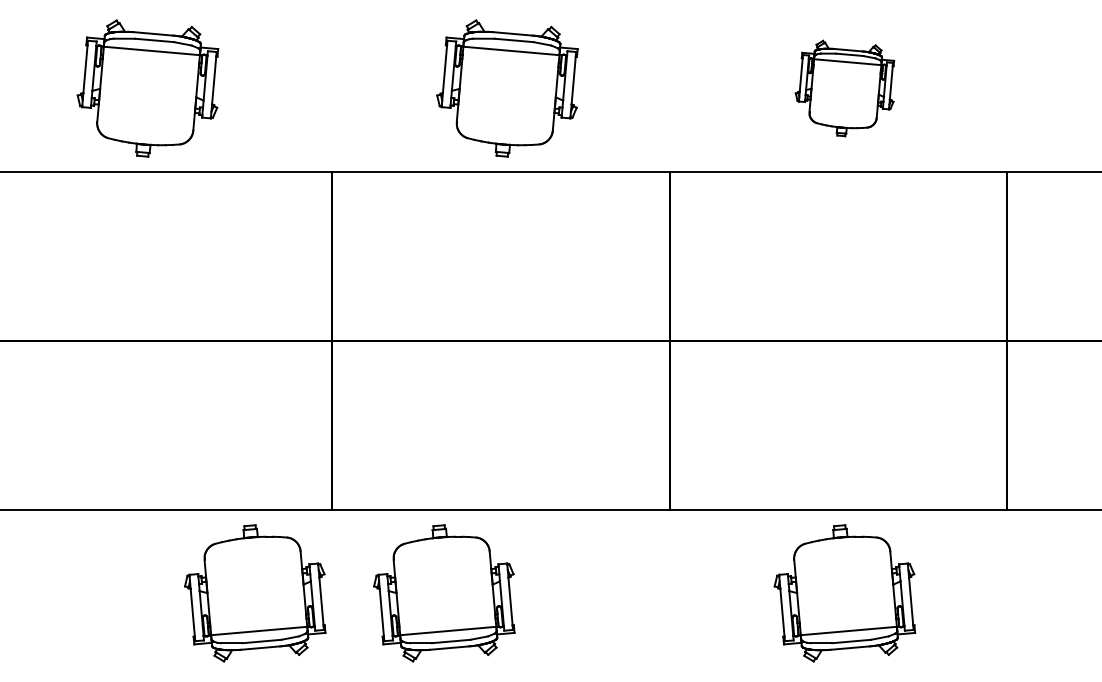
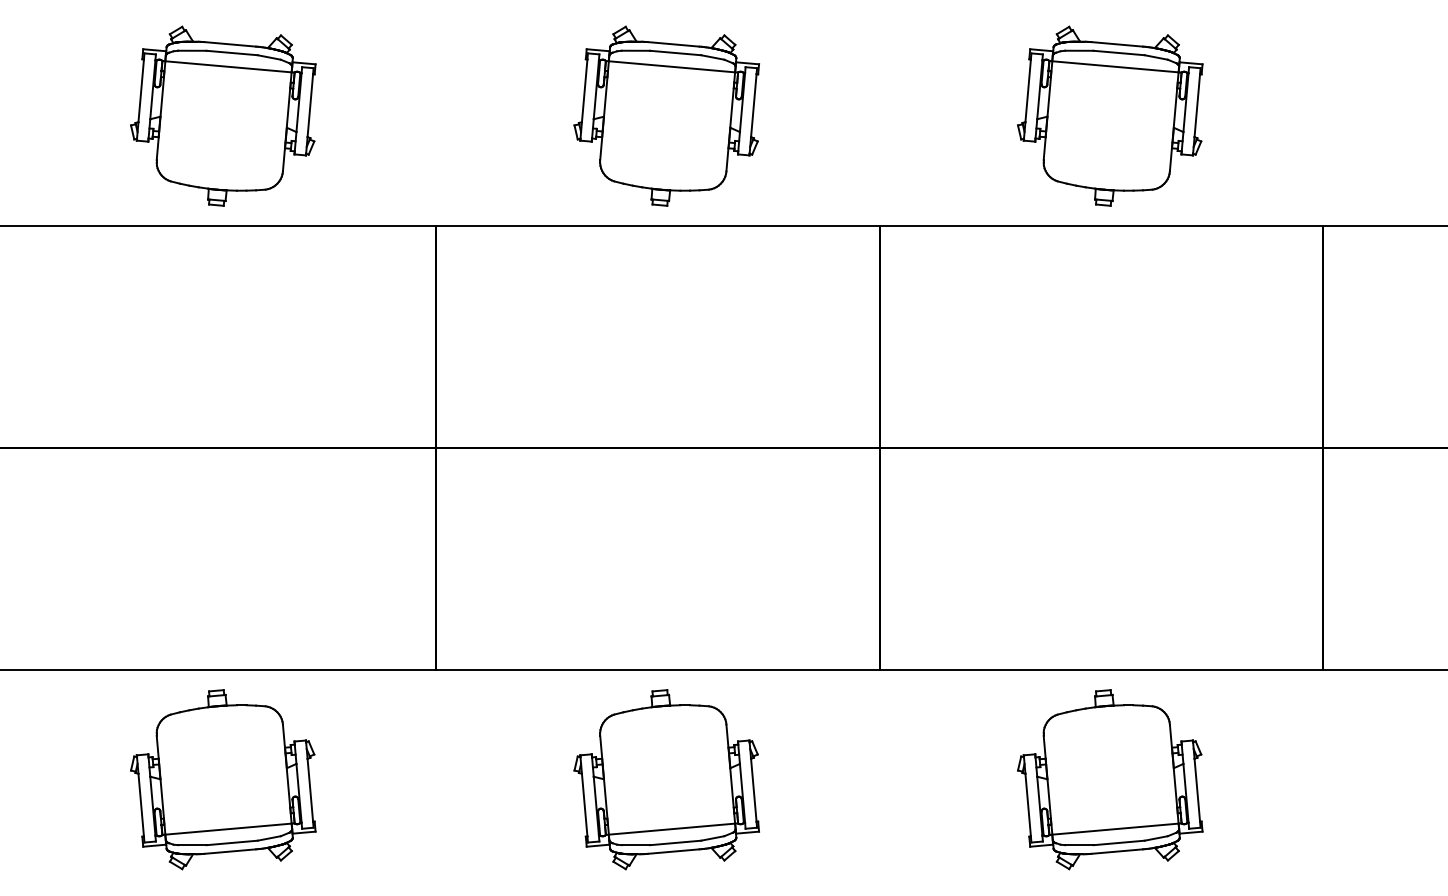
part: (148, 88) -> (223, 115), moved
part: (845, 88) -> (1110, 115), size x1.43
part: (255, 593) -> (223, 779), moved
part: (444, 593) -> (666, 779), moved

